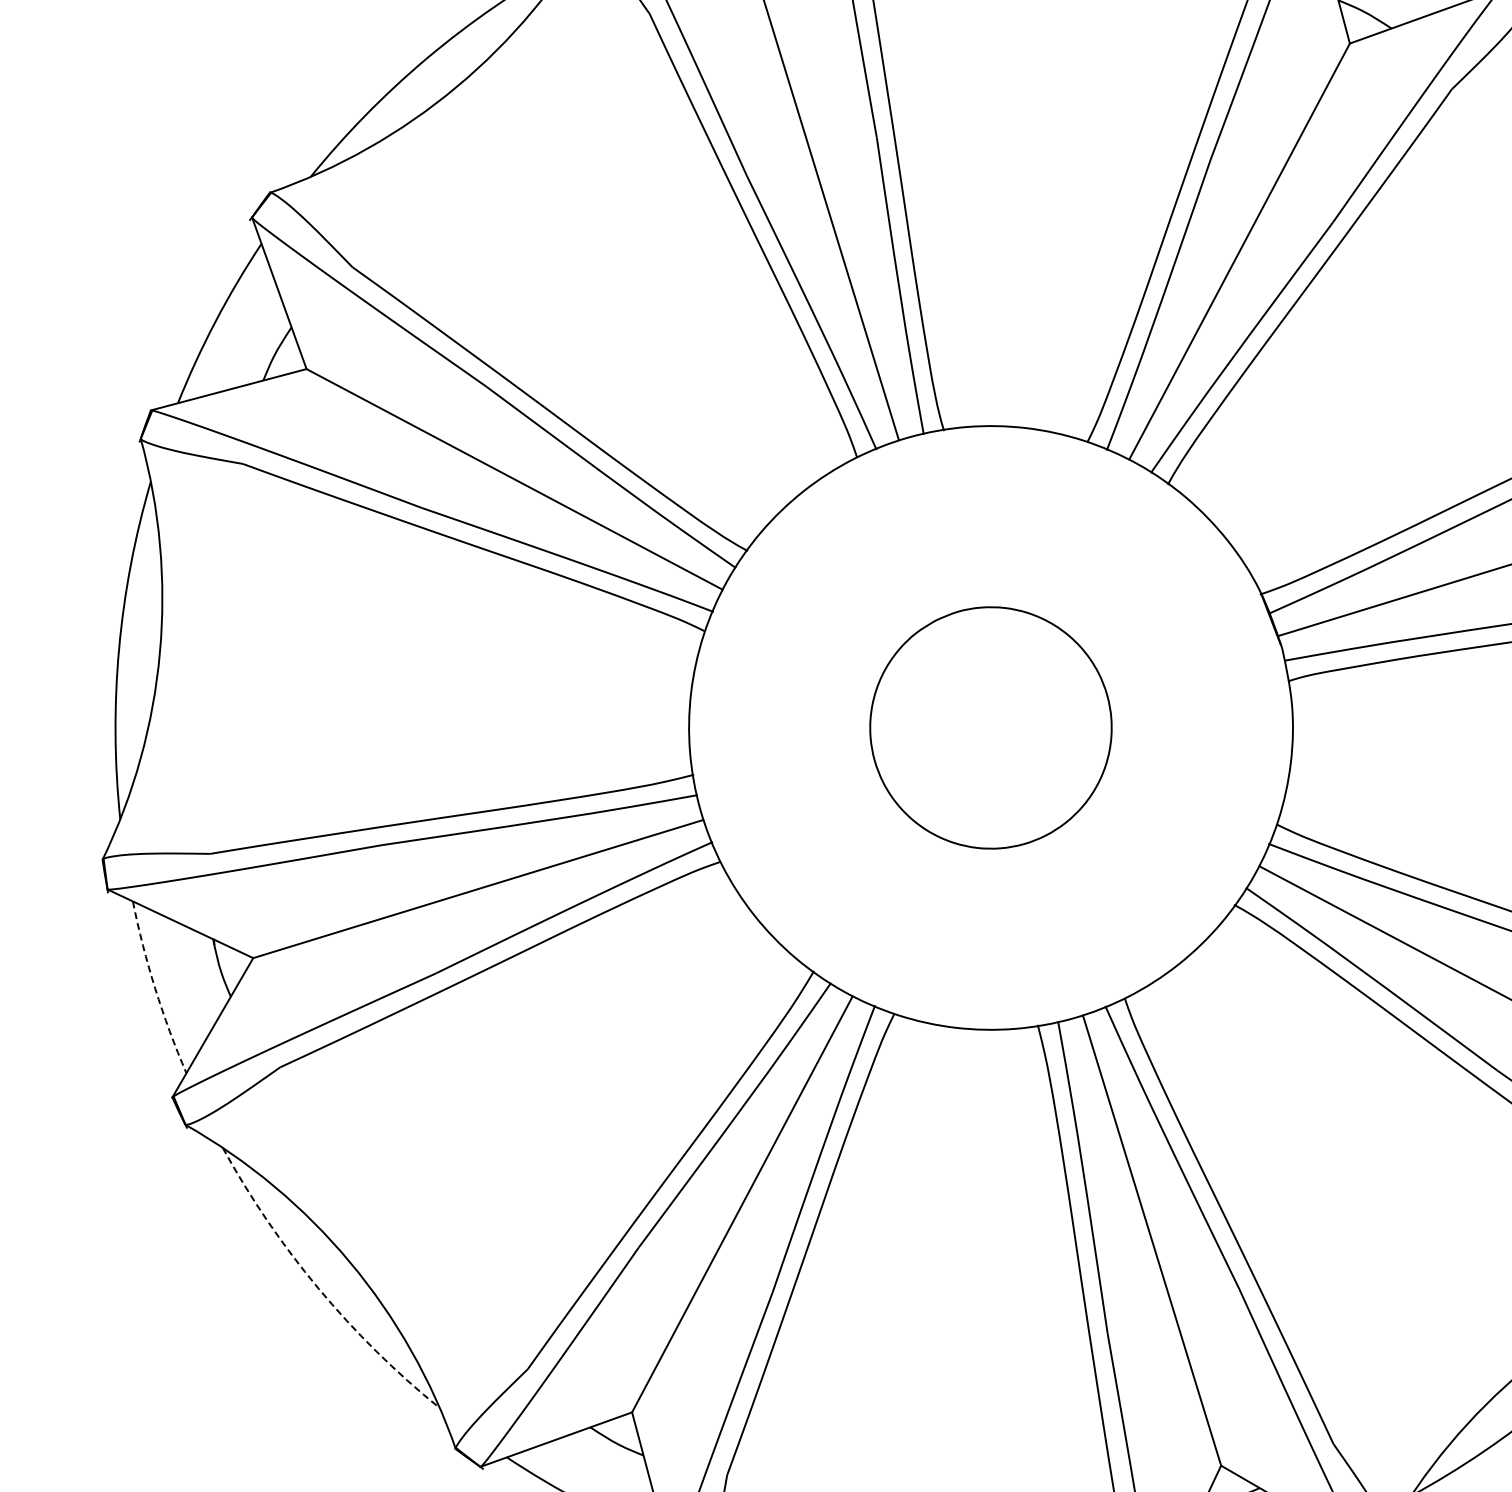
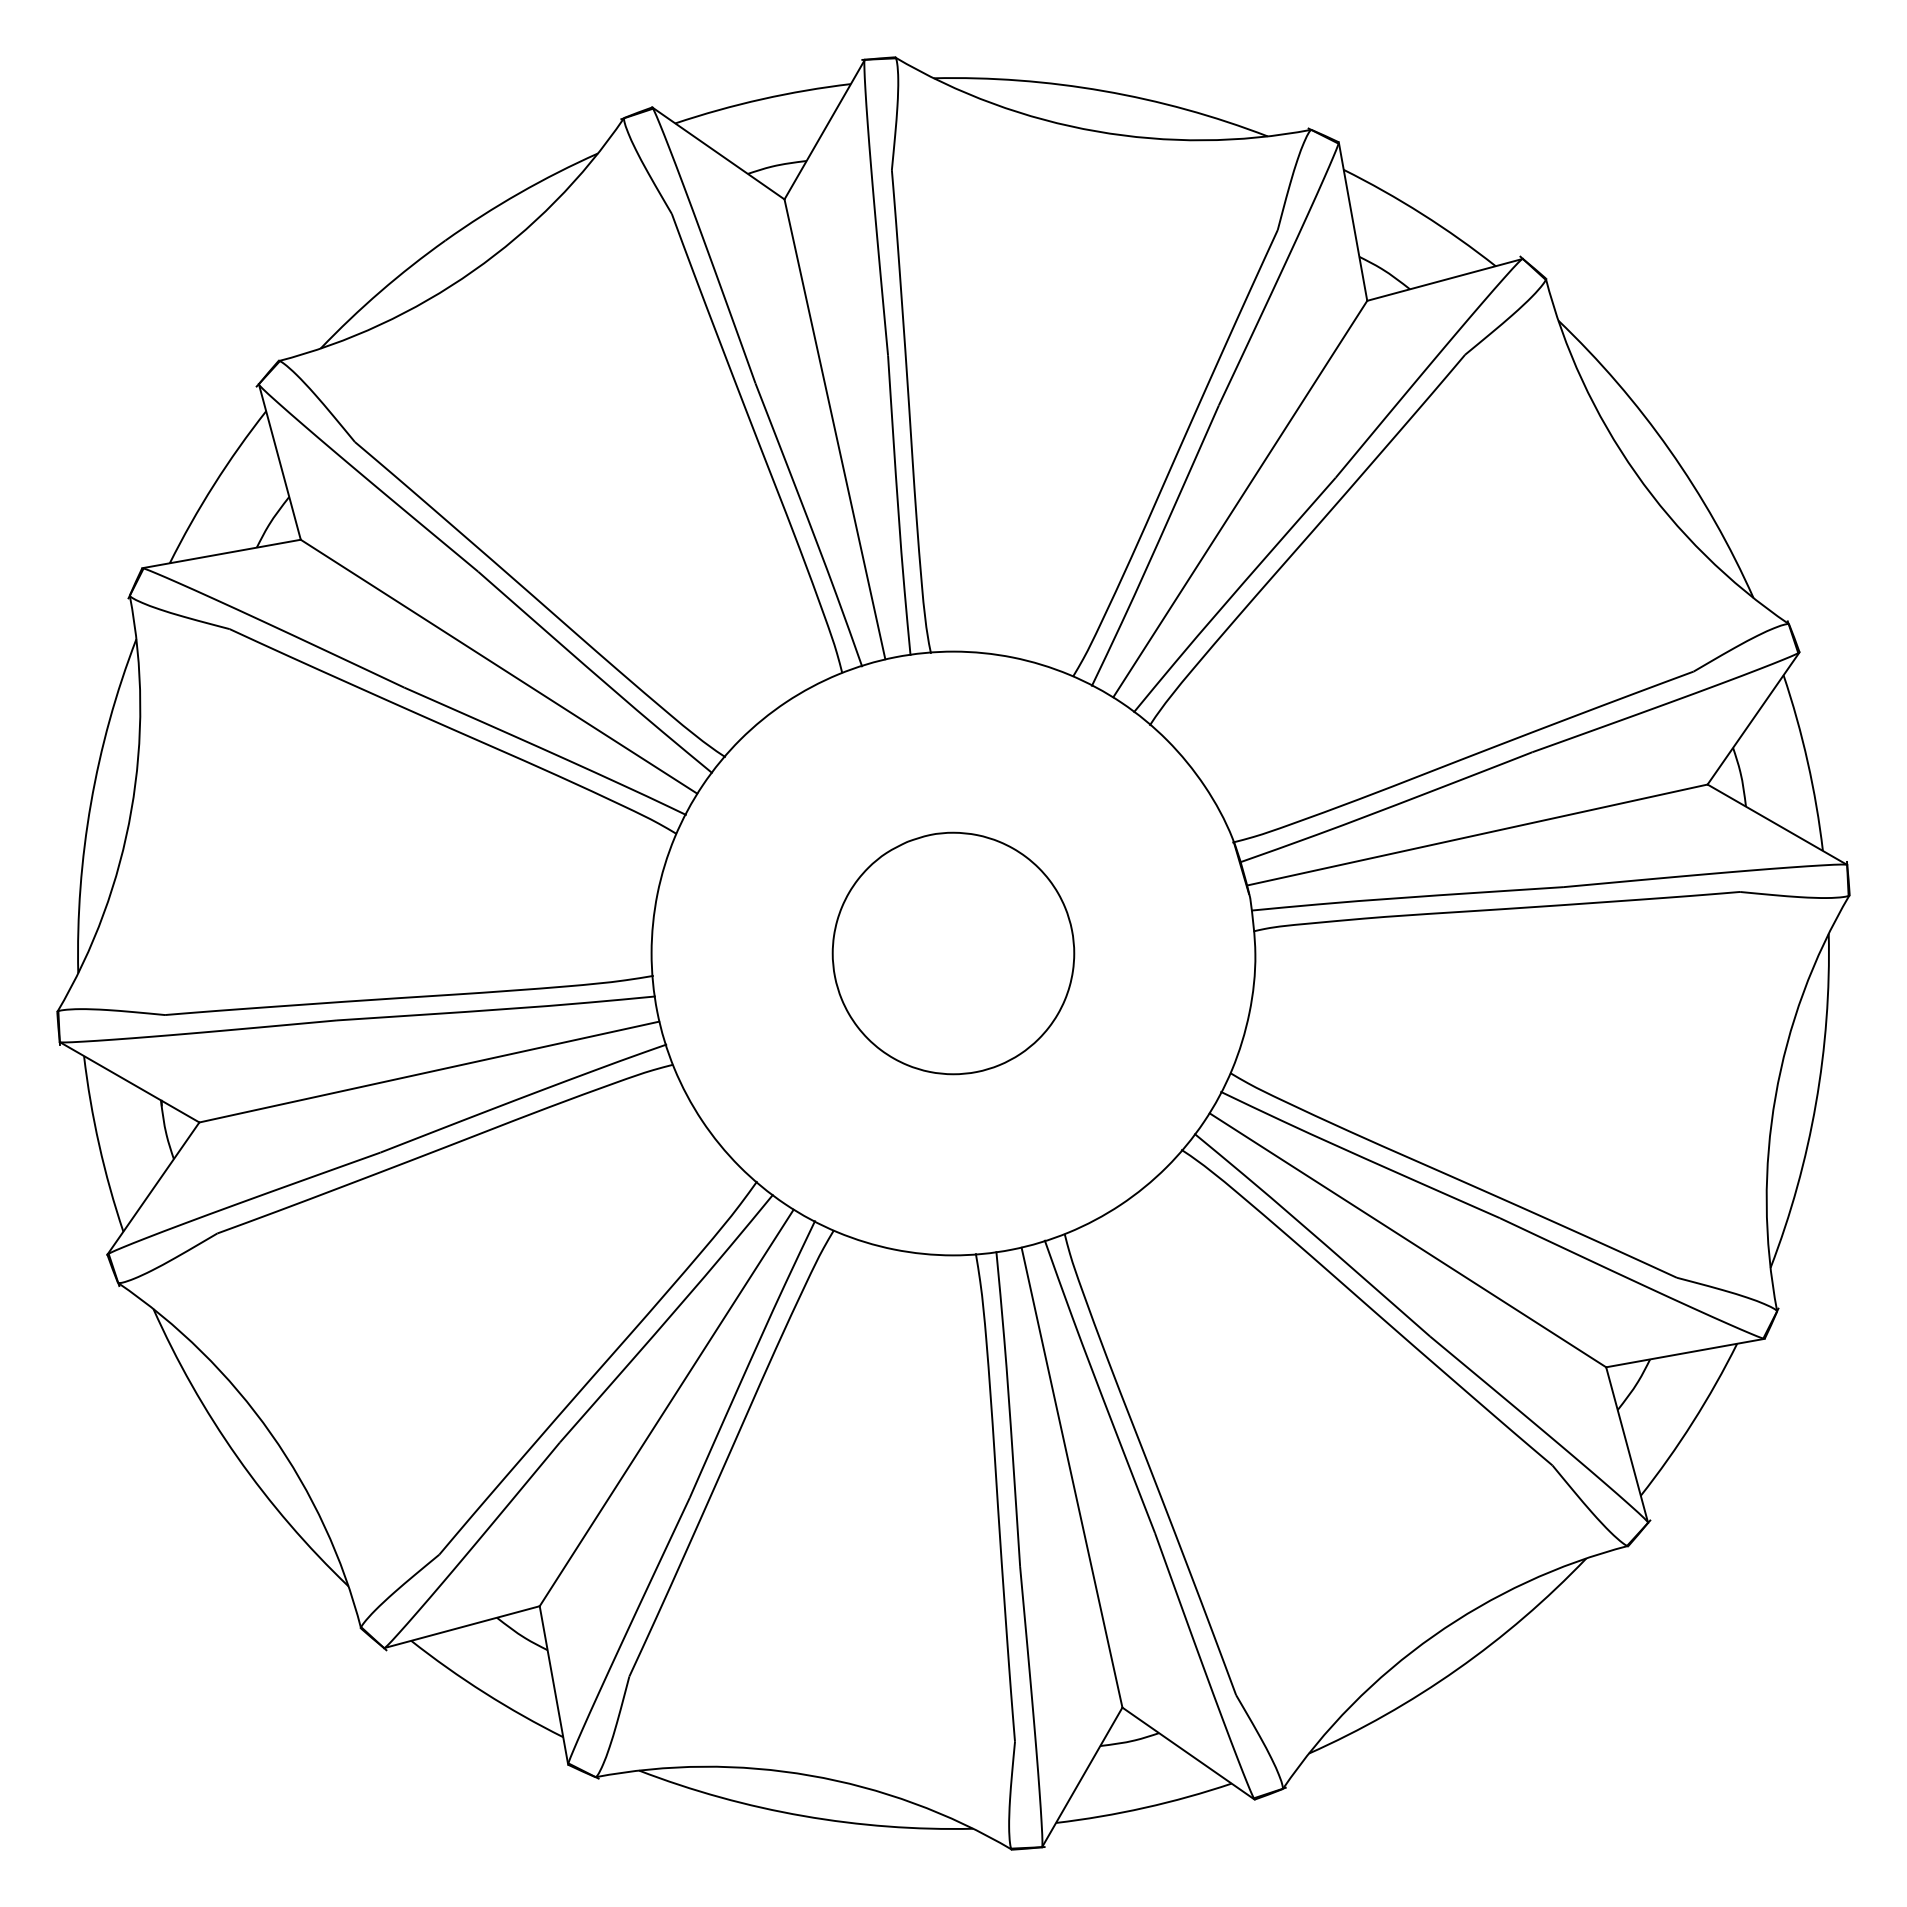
arc: (155, 988) -> (99, 1144), dashed -> solid
arc: (318, 1288) -> (237, 1457), dashed -> solid

